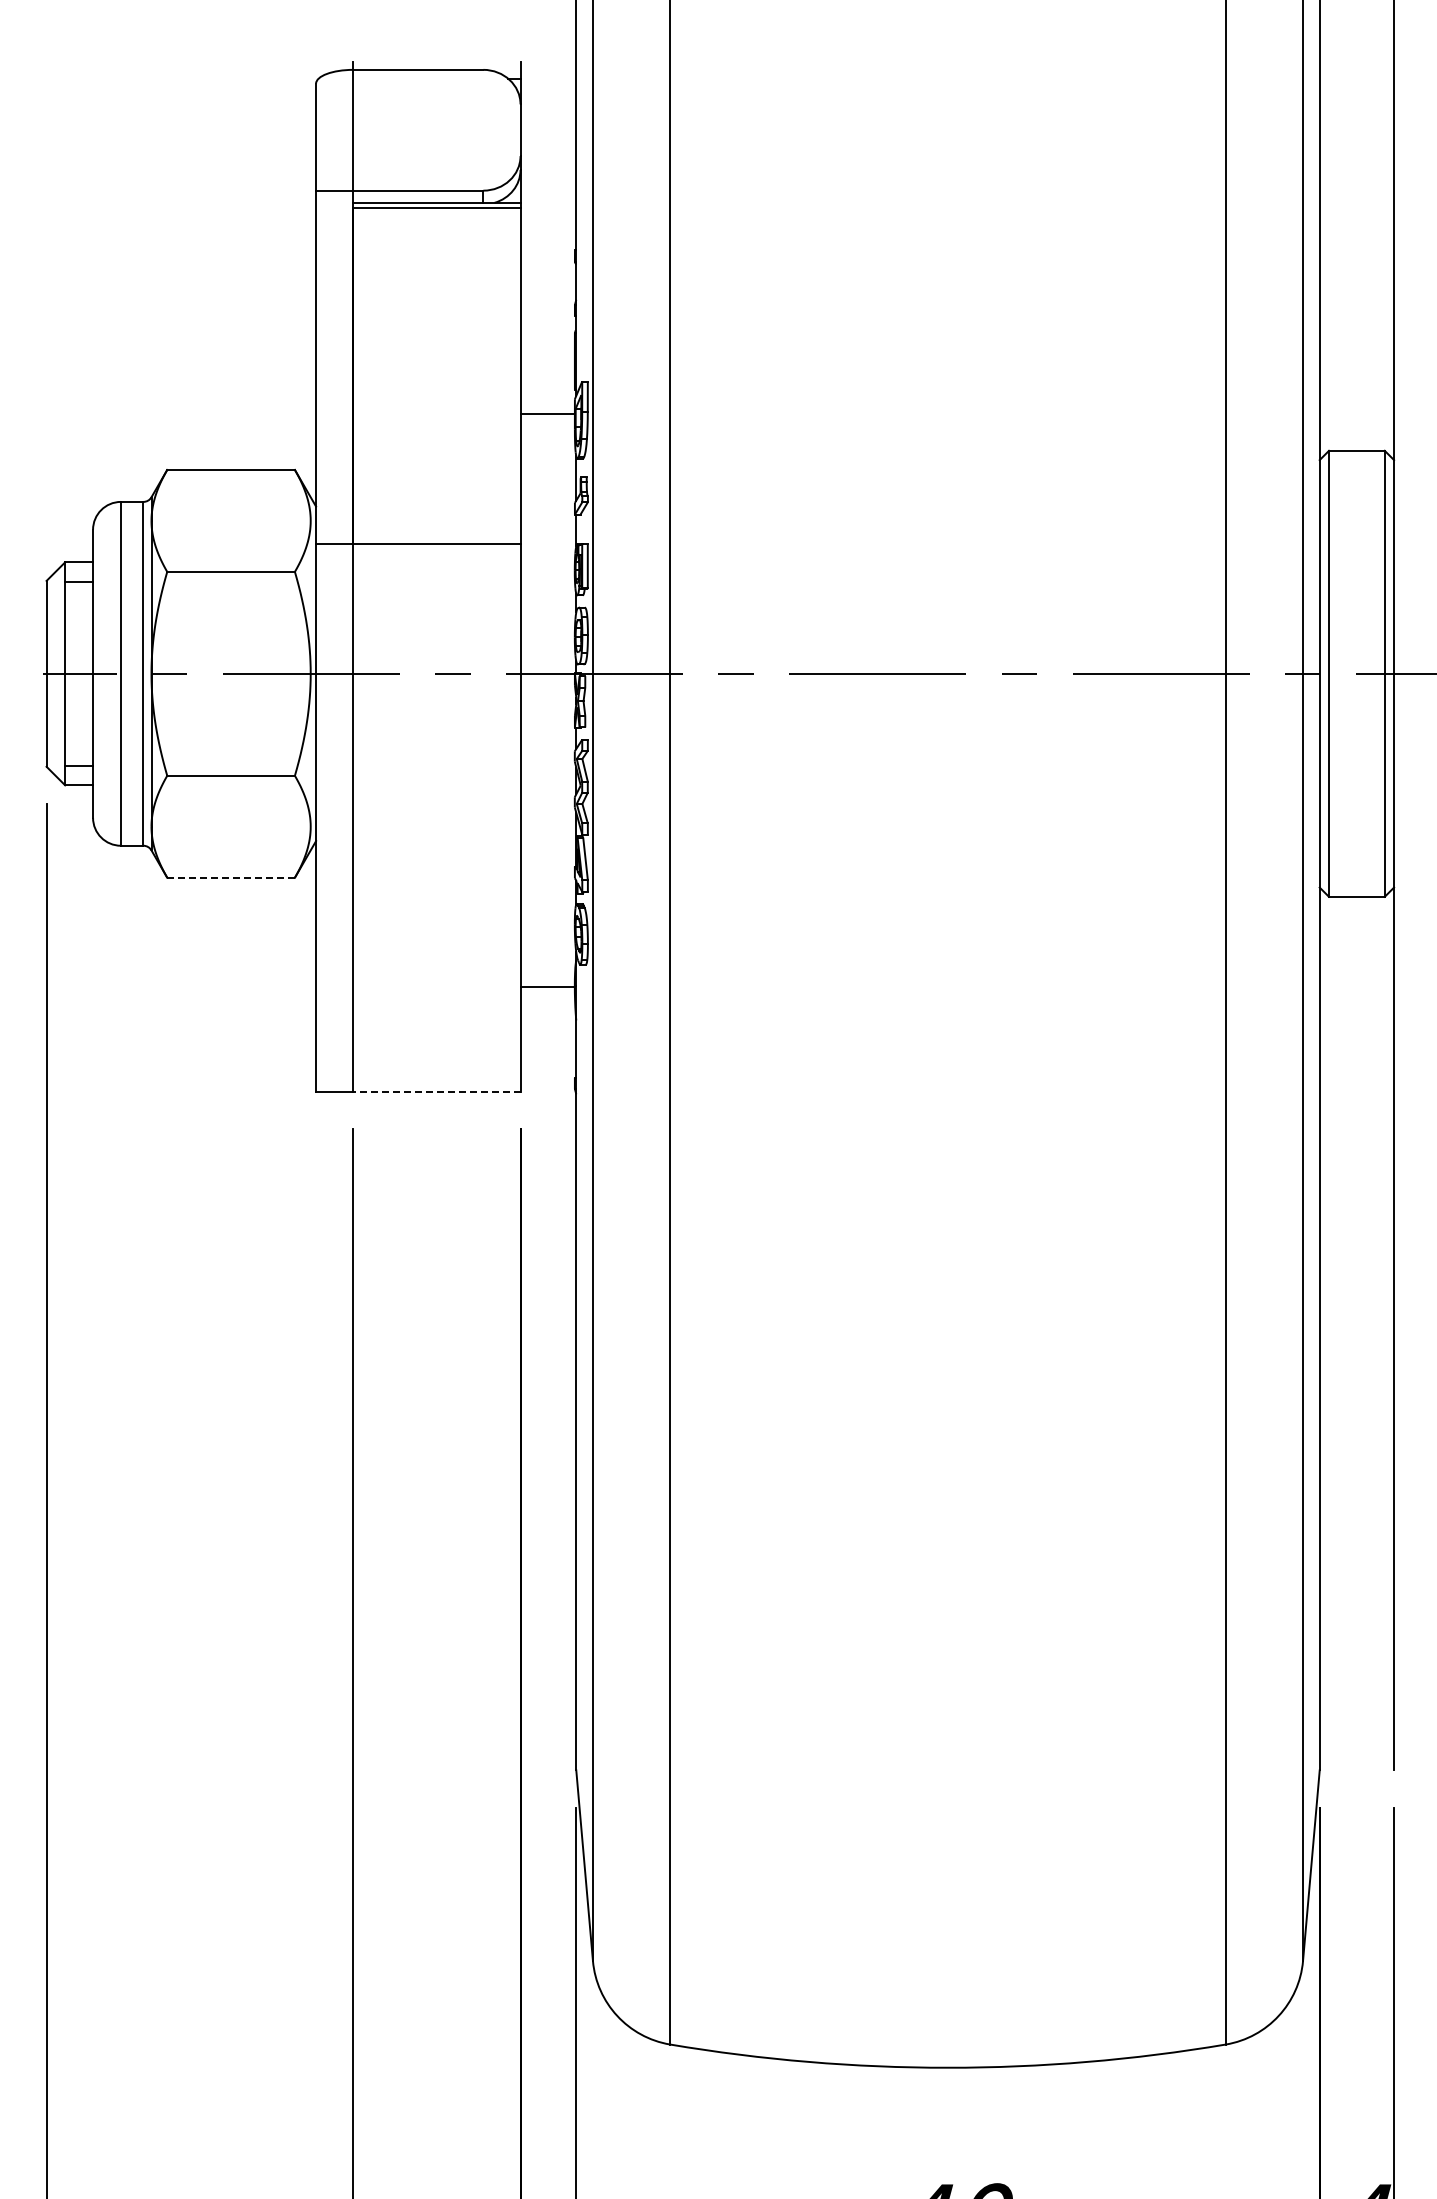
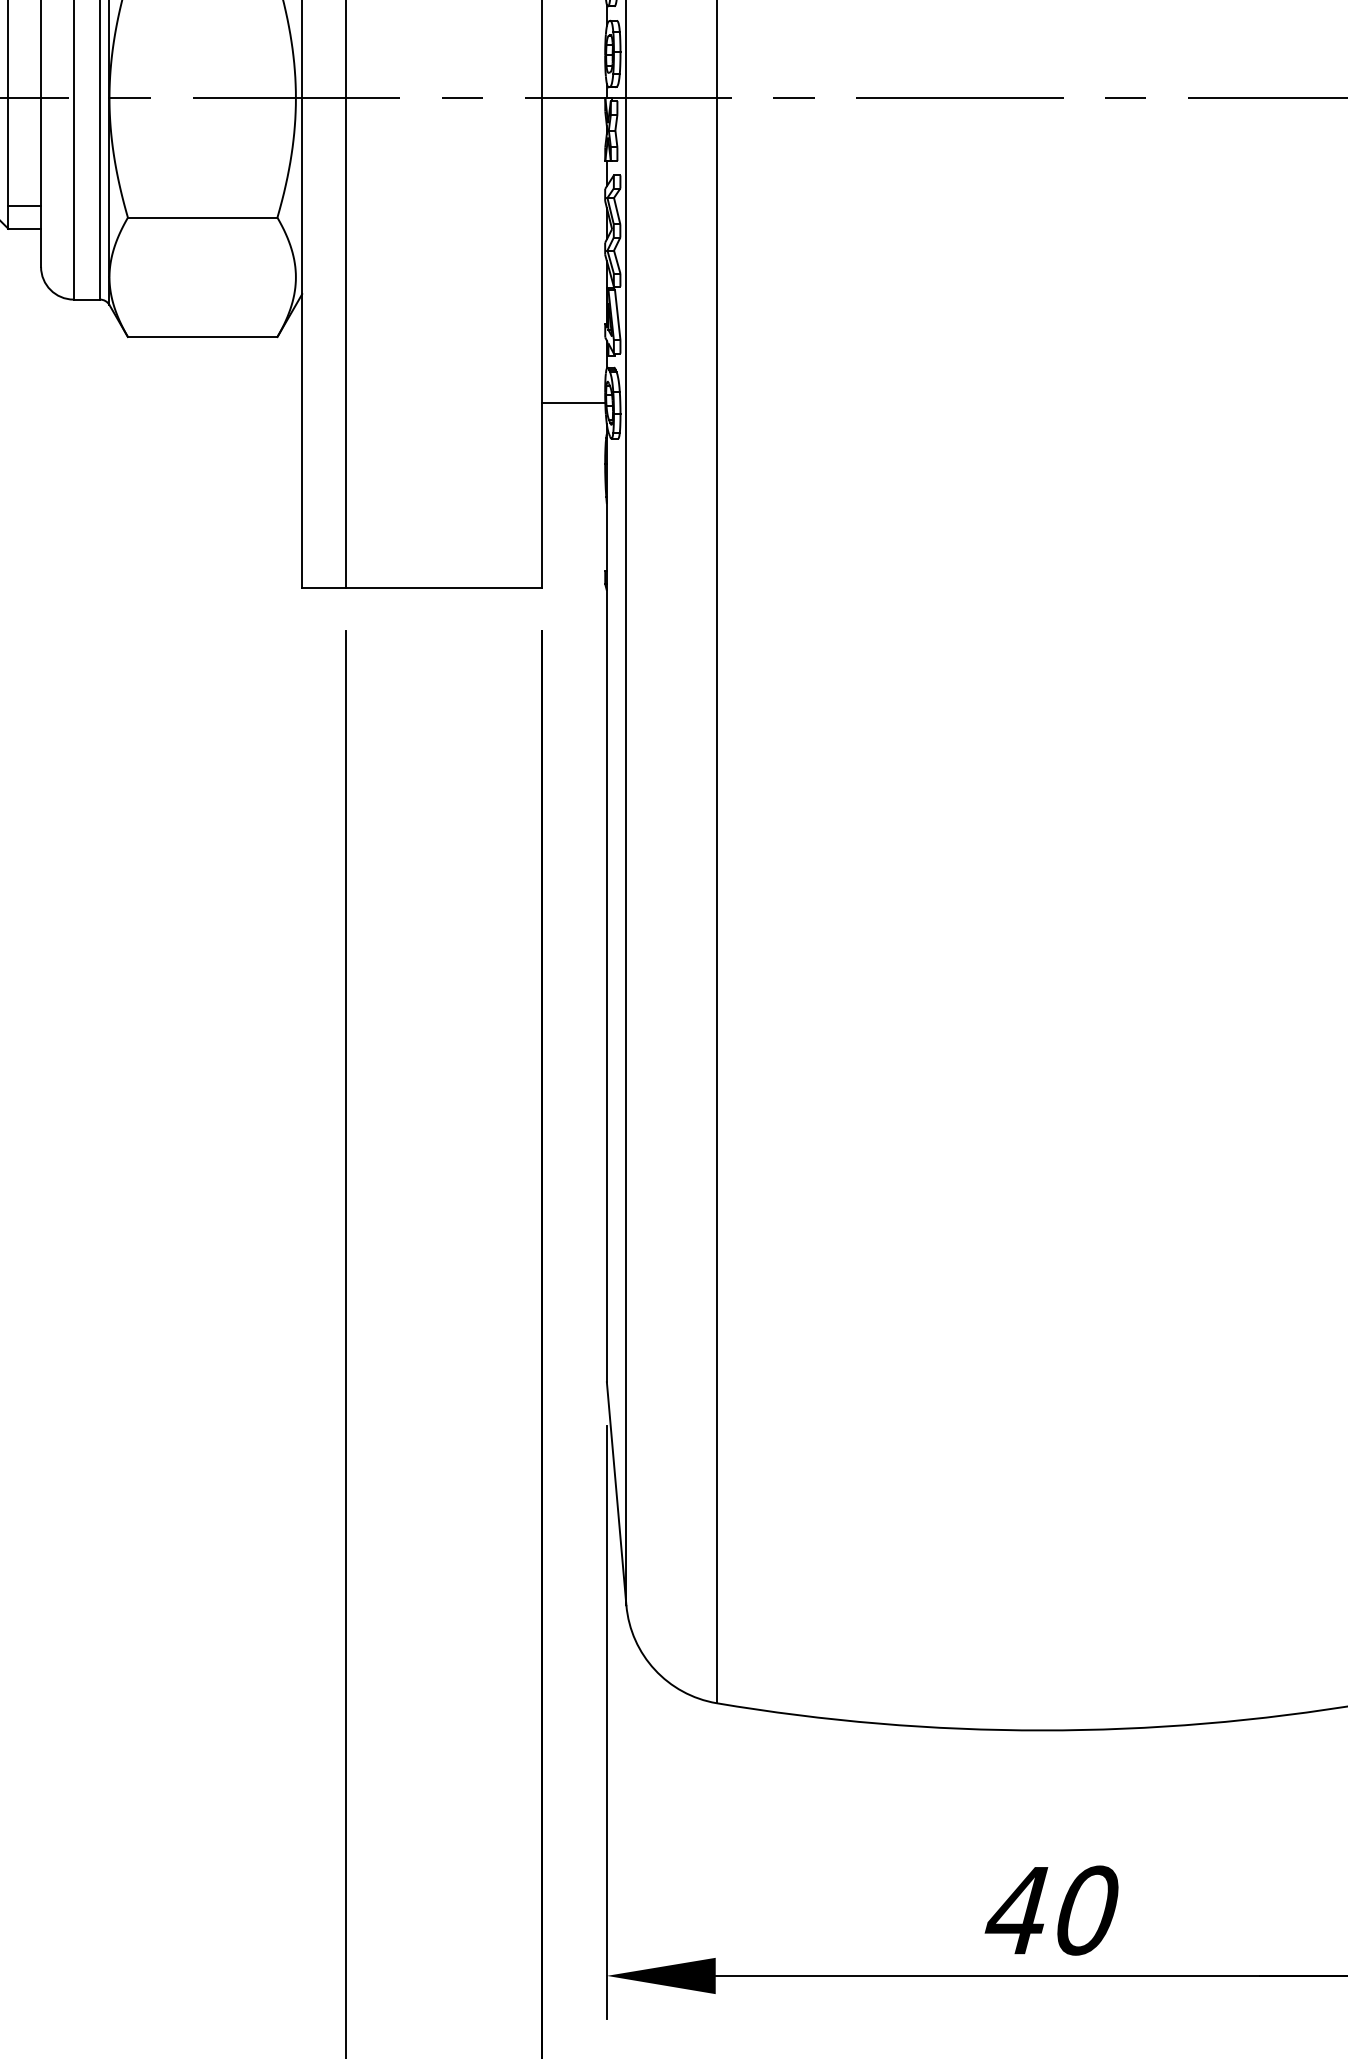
line: (231, 877) -> (203, 336), dashed -> solid
line: (547, 987) -> (573, 403), moved
line: (436, 1092) -> (443, 588), dashed -> solid

